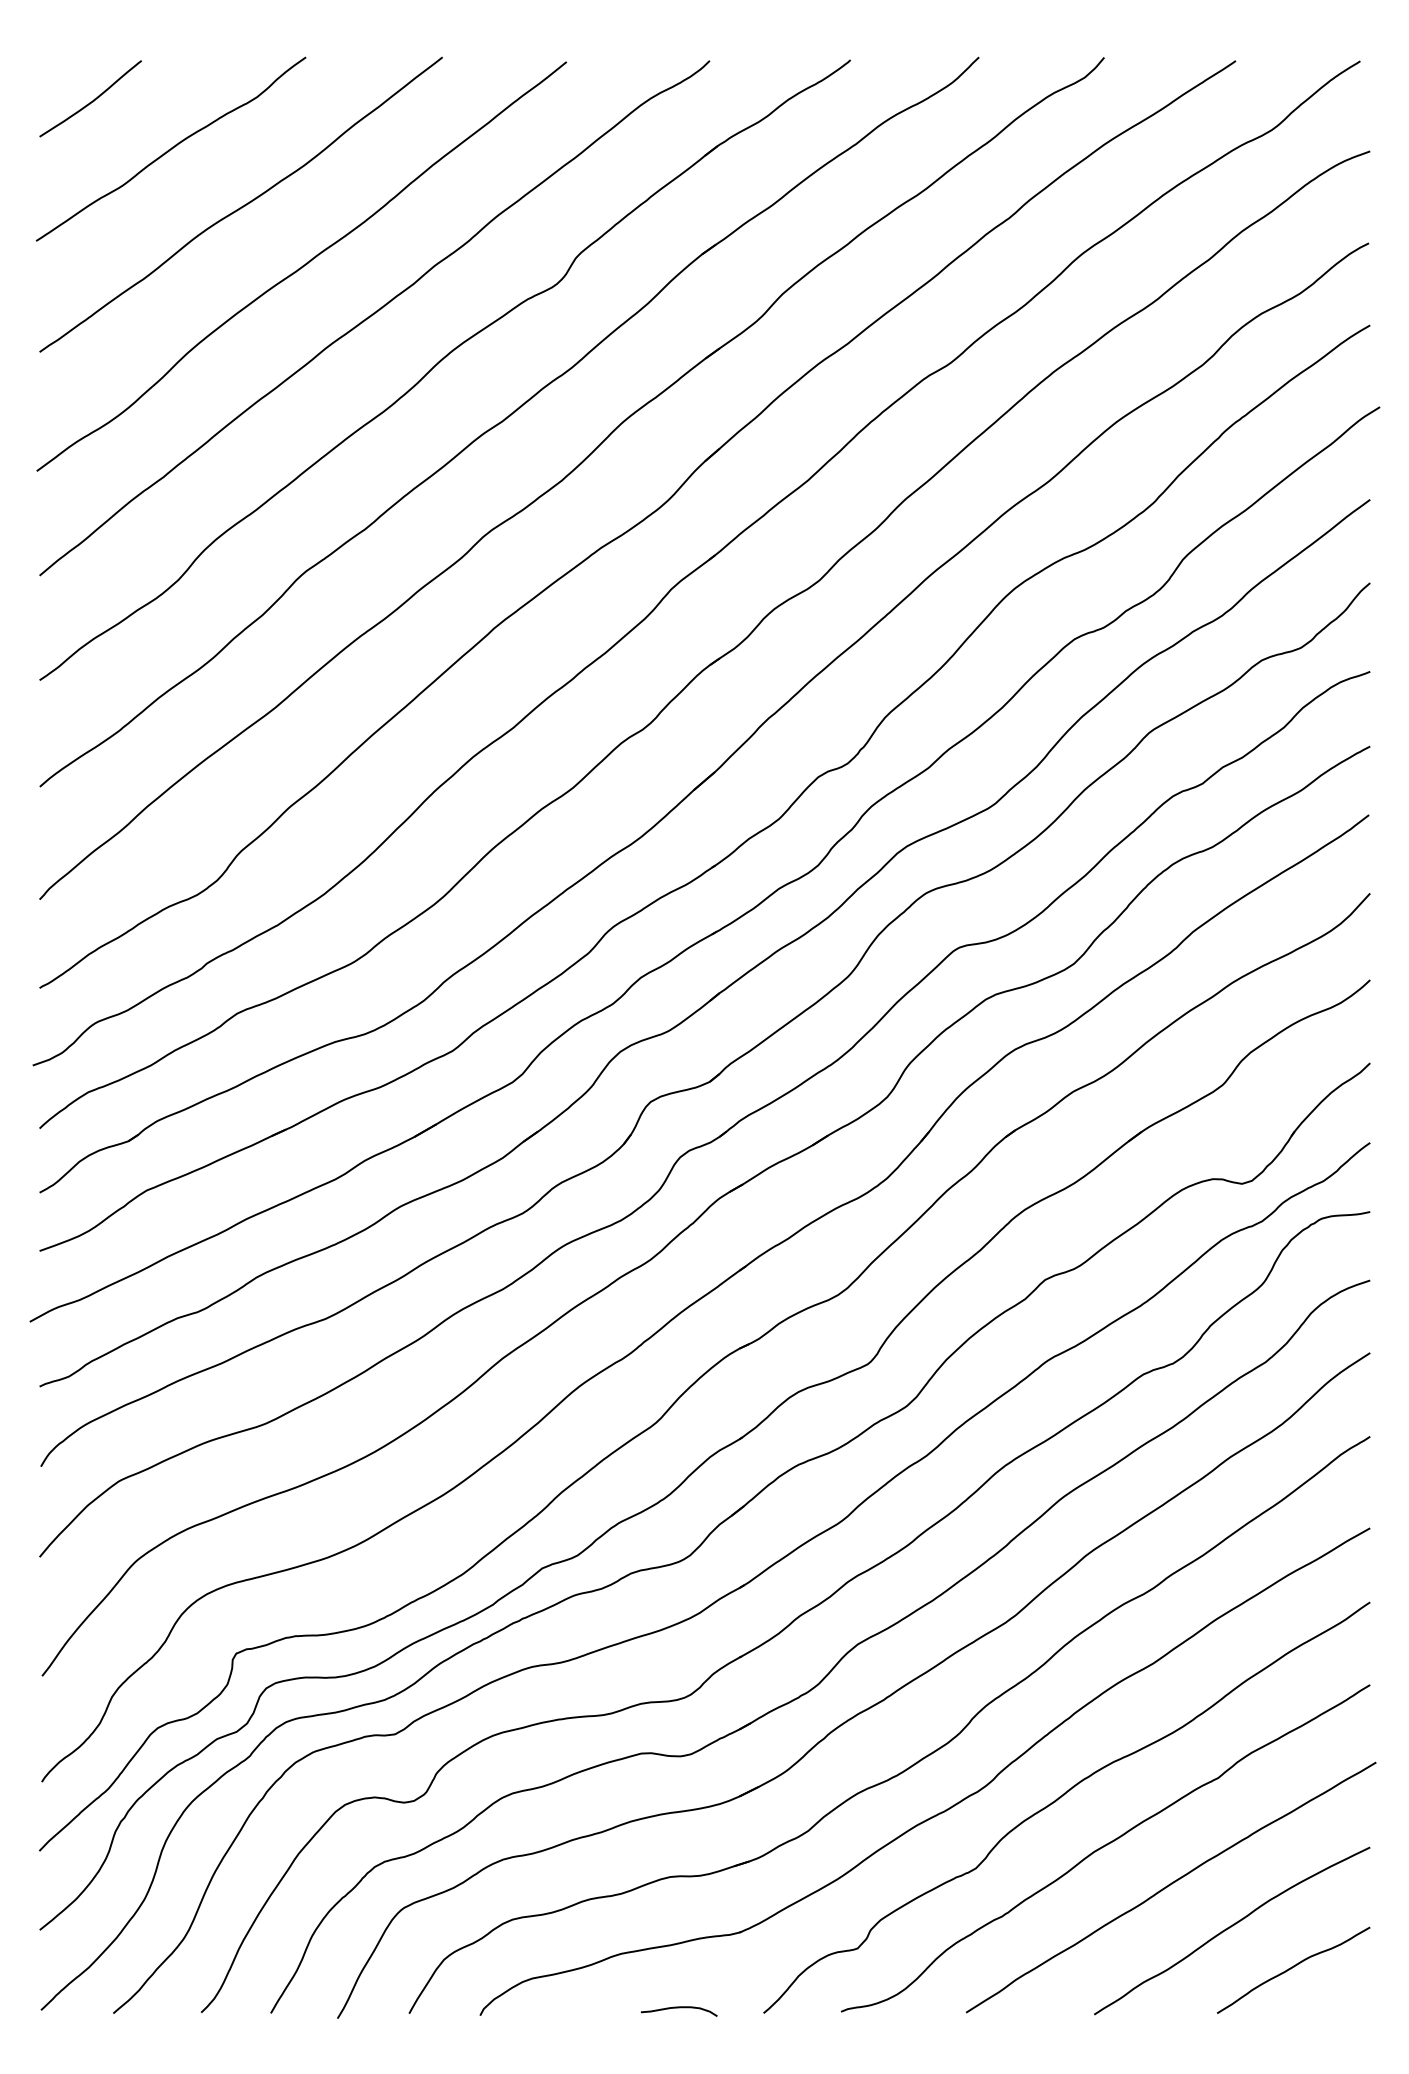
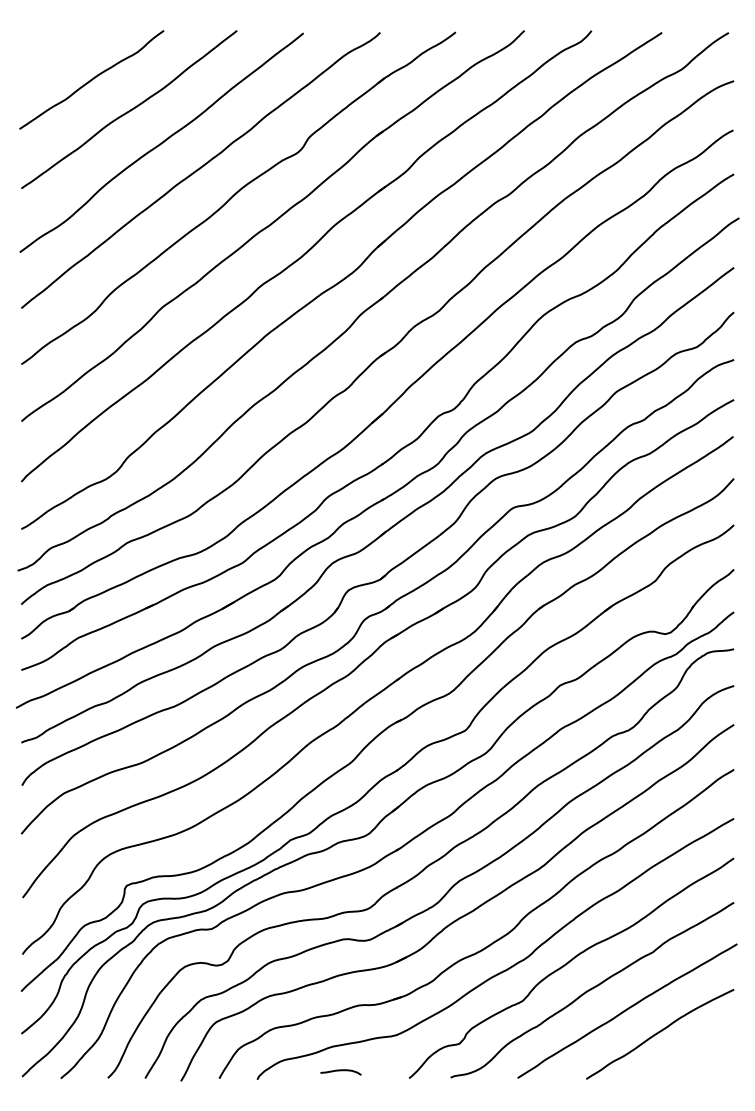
curve: (92, 99) -> (49, 53), removed
curve: (1292, 1968) -> (692, 1054), removed
curve: (678, 2009) -> (340, 1071), moved

